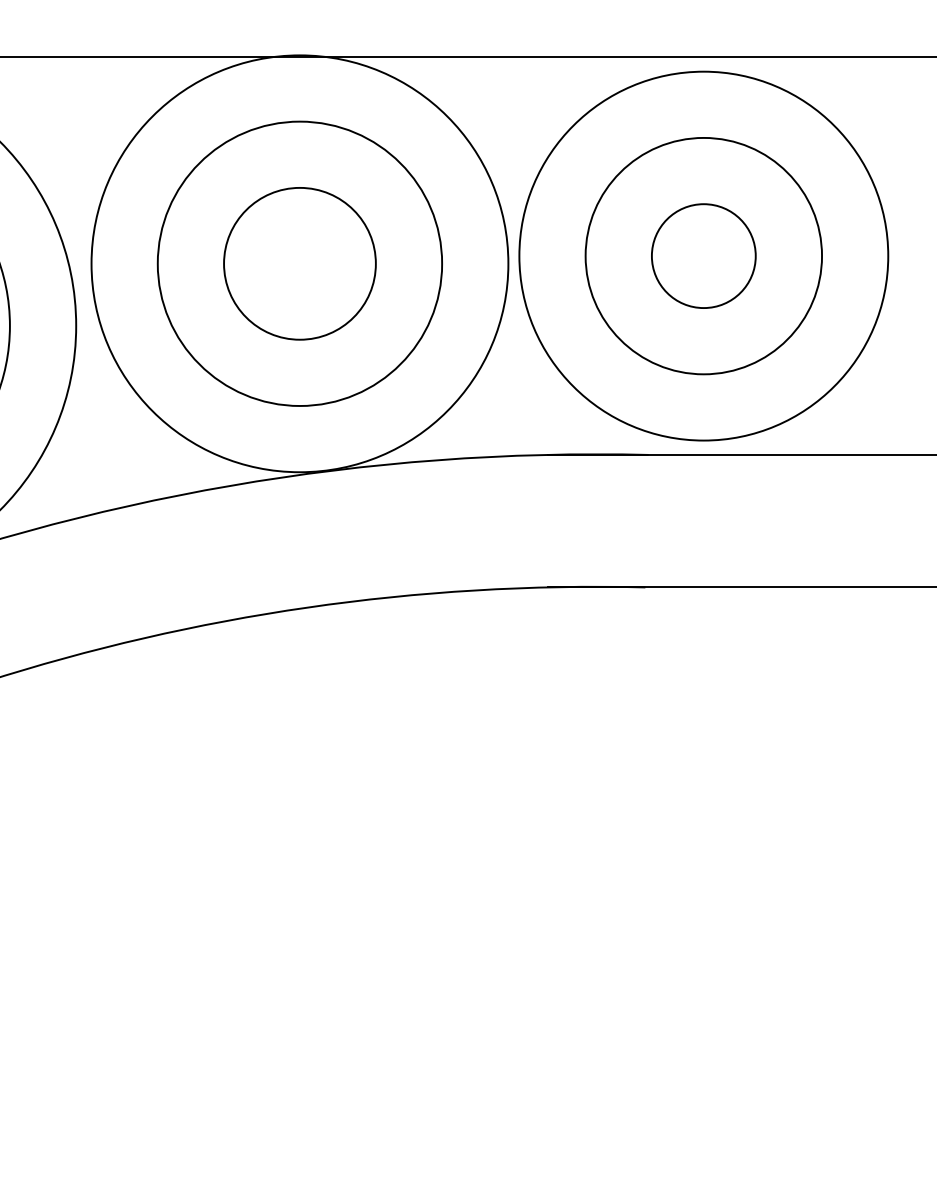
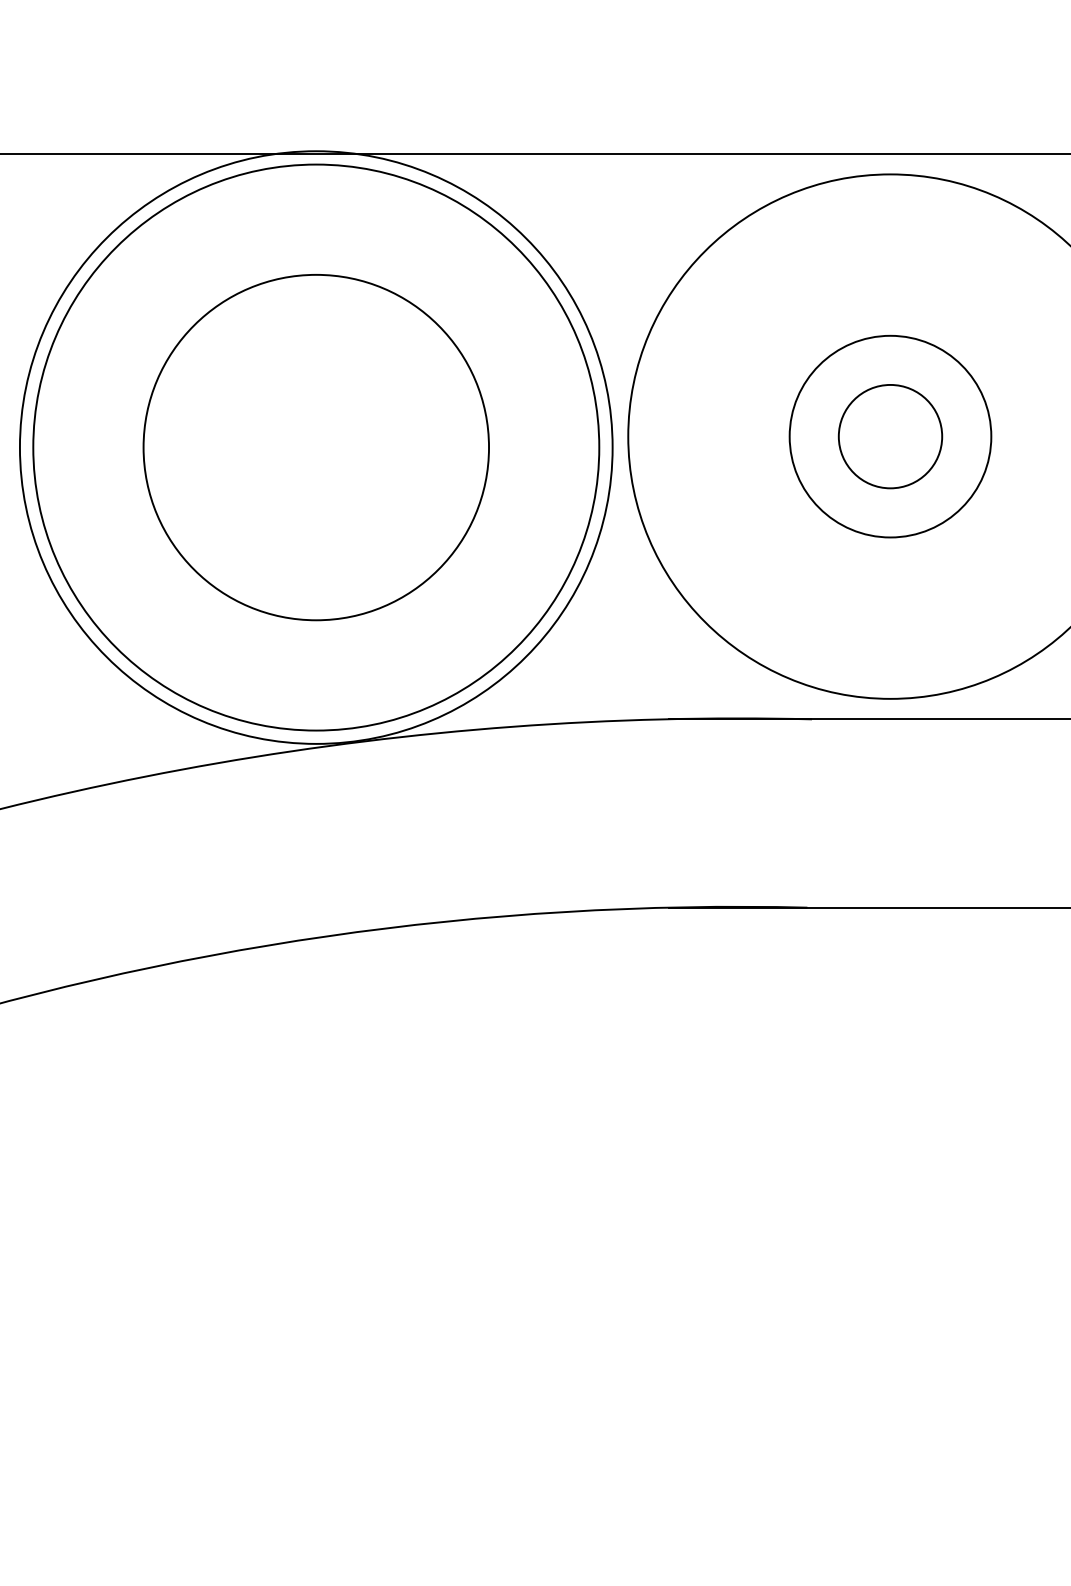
circle: (703, 255) -> (890, 435), size x0.6
circle: (703, 256) -> (890, 437), size x0.7
circle: (299, 263) -> (315, 447), size x1.4
circle: (299, 263) -> (315, 447), size x1.6

